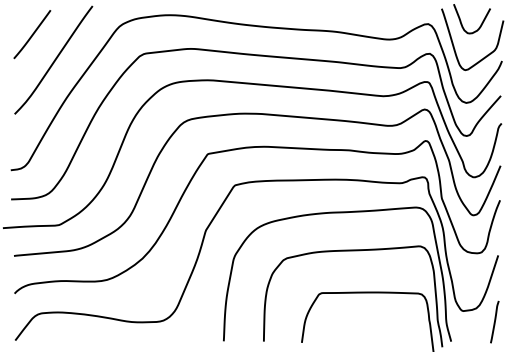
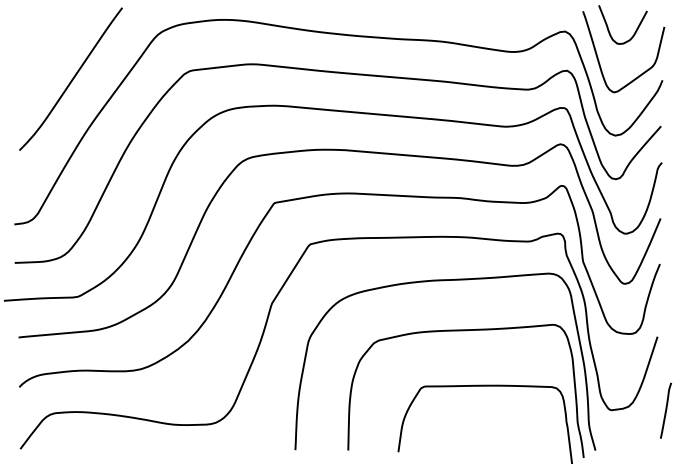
curve: (32, 34) -> (42, 45), removed
line: (494, 321) -> (665, 410), moved

